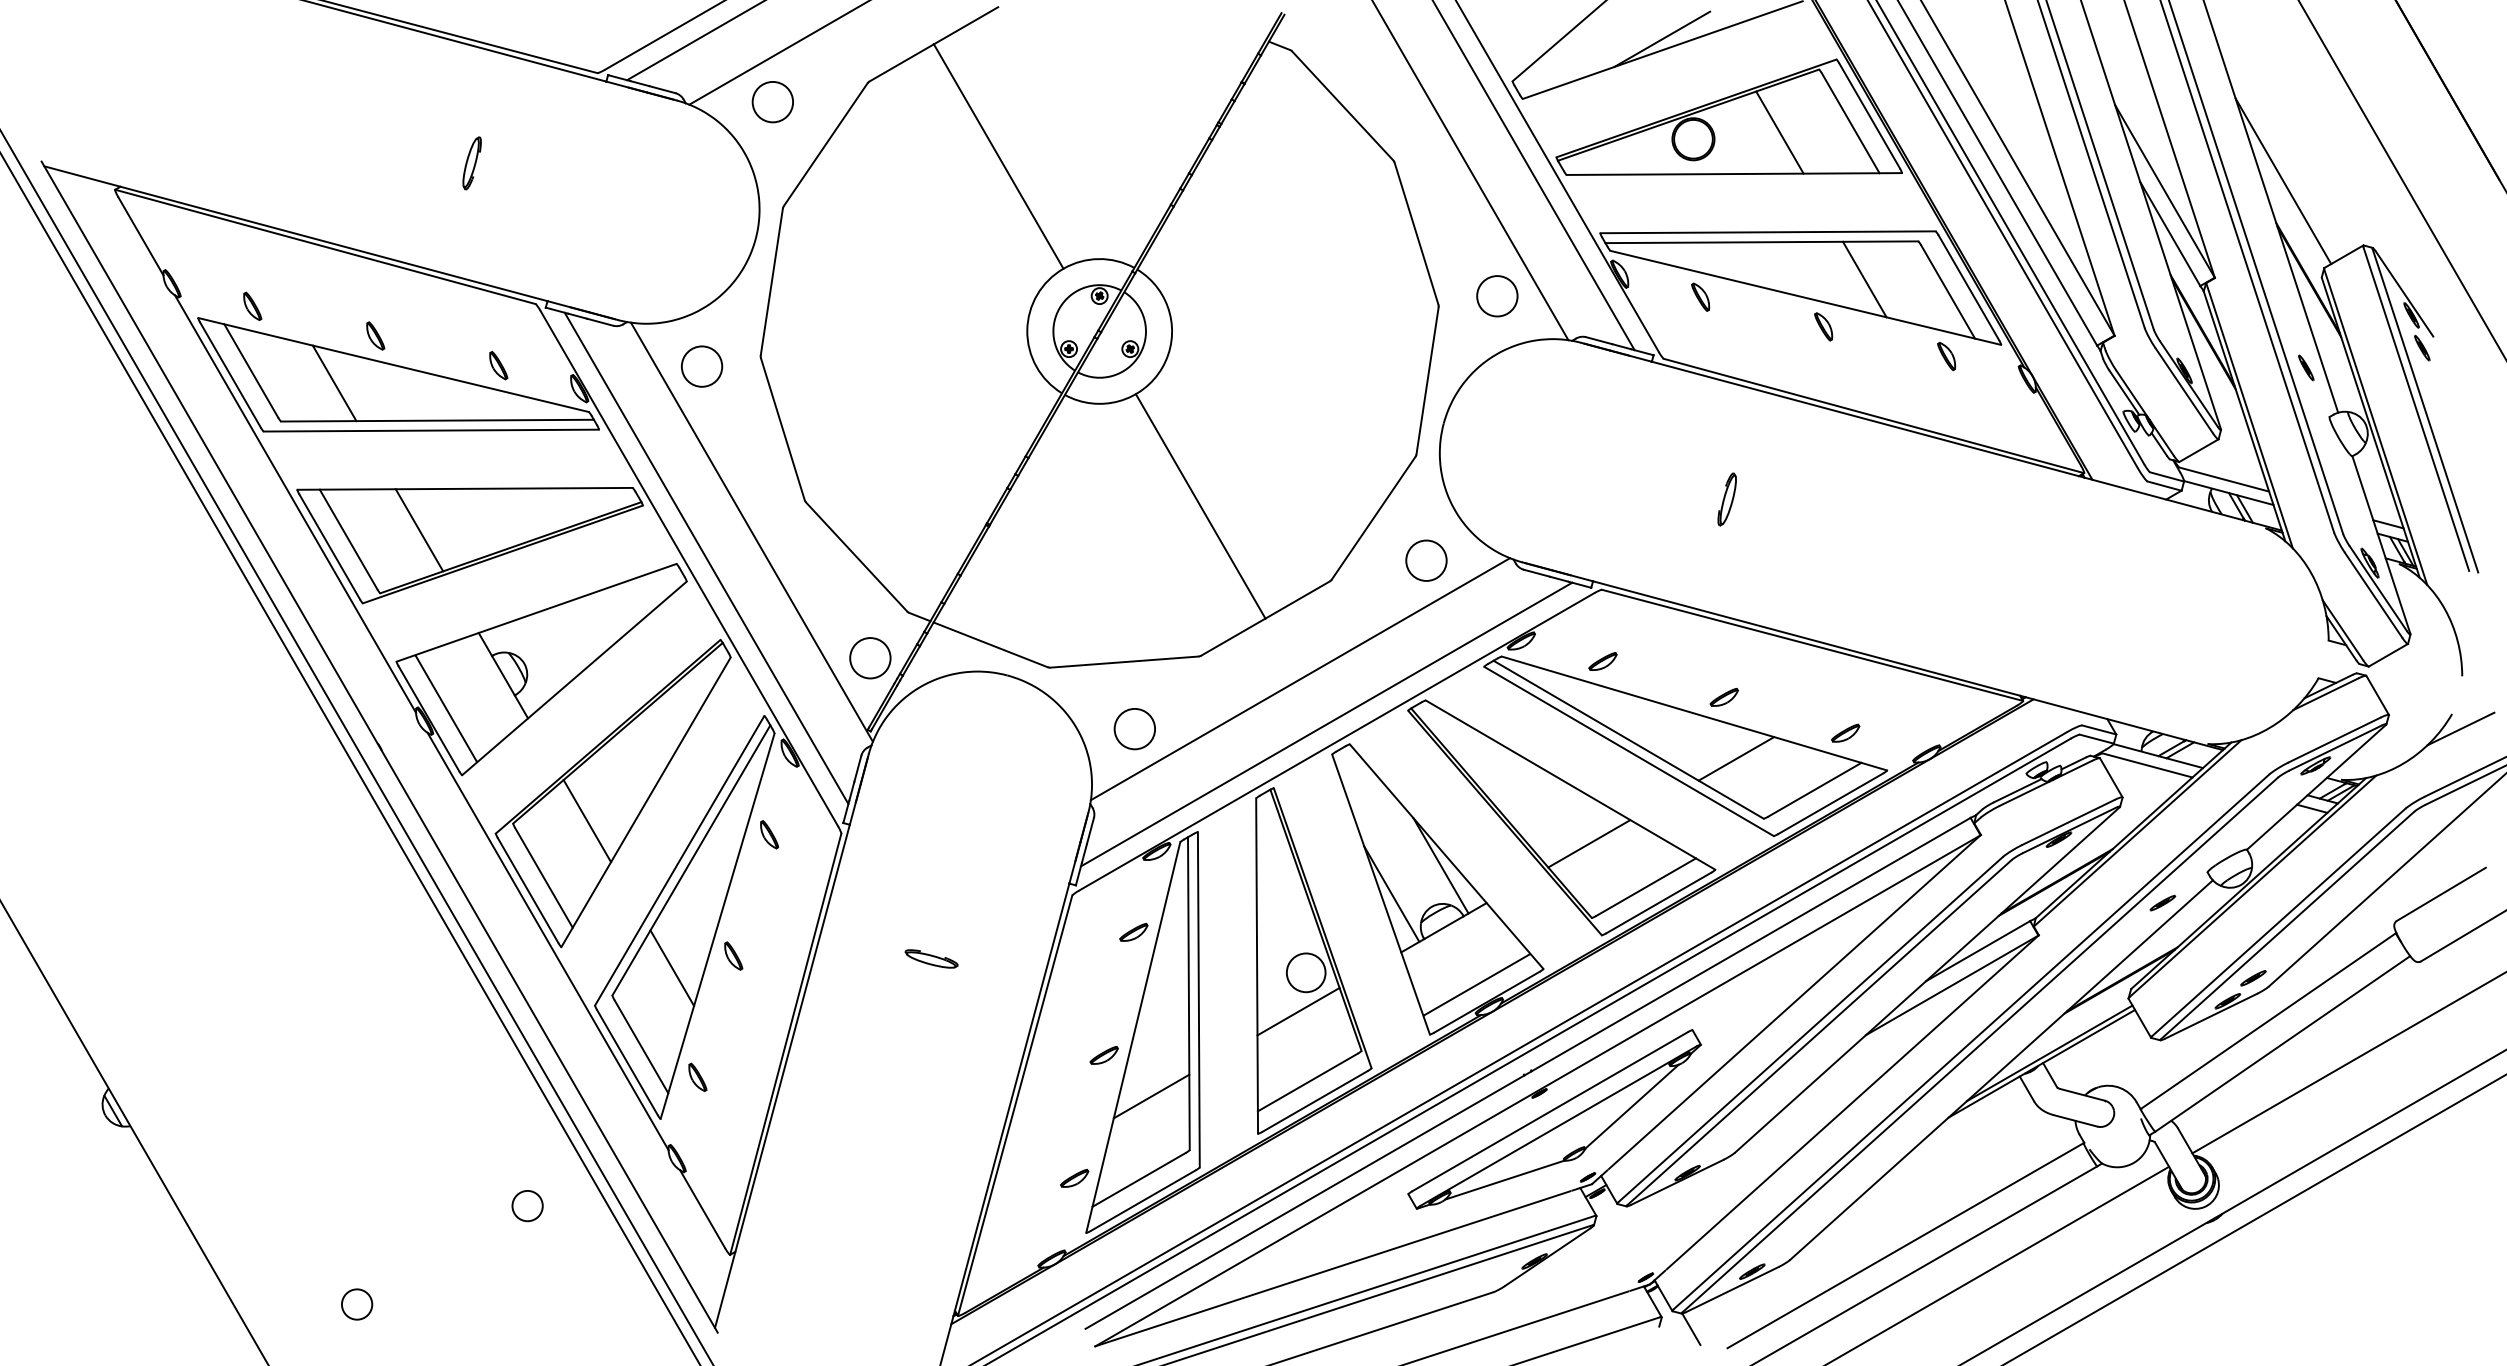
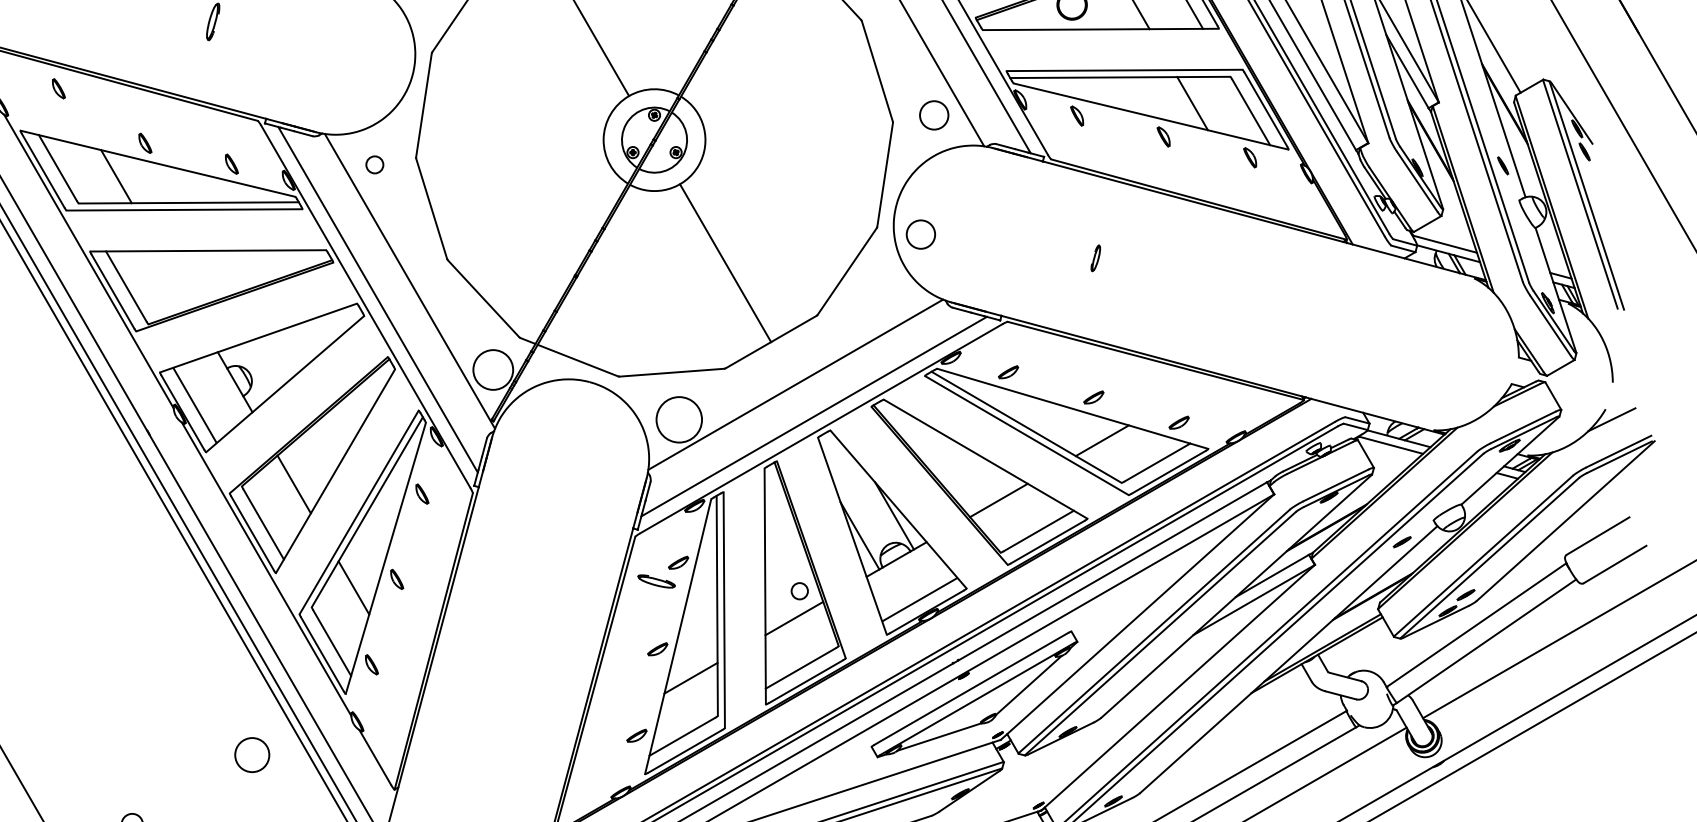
part: (252, 305) -> (58, 88), moved
circle: (701, 366) -> (374, 164), size x0.6
part: (1726, 499) -> (1095, 258), size x0.7
line: (419, 530) -> (176, 280), removed
circle: (1426, 560) -> (920, 234), moved
circle: (870, 658) -> (493, 370), size x1.4
circle: (1134, 728) -> (679, 419), size x1.6
part: (931, 958) -> (656, 581), moved
circle: (1305, 972) -> (799, 591), size x0.6
circle: (527, 1206) -> (252, 755), size x1.6

